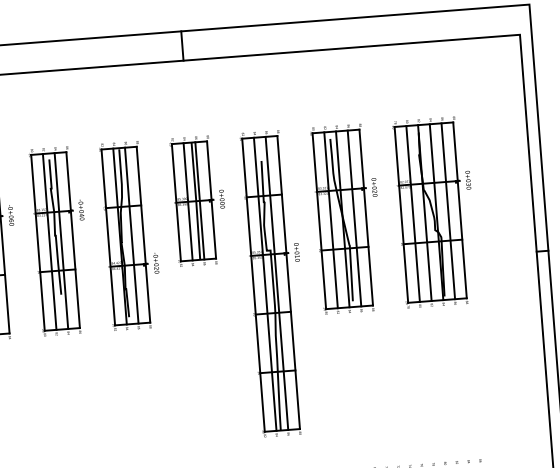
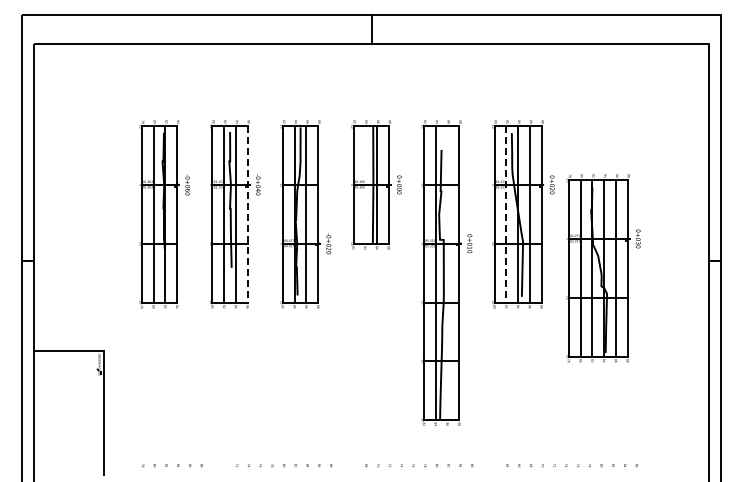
line: (188, 201) -> (365, 184), removed
part: (435, 212) -> (603, 268), moved
line: (331, 220) -> (506, 214), solid -> dashed
line: (72, 240) -> (247, 214), solid -> dashed
line: (276, 283) -> (447, 273), removed

